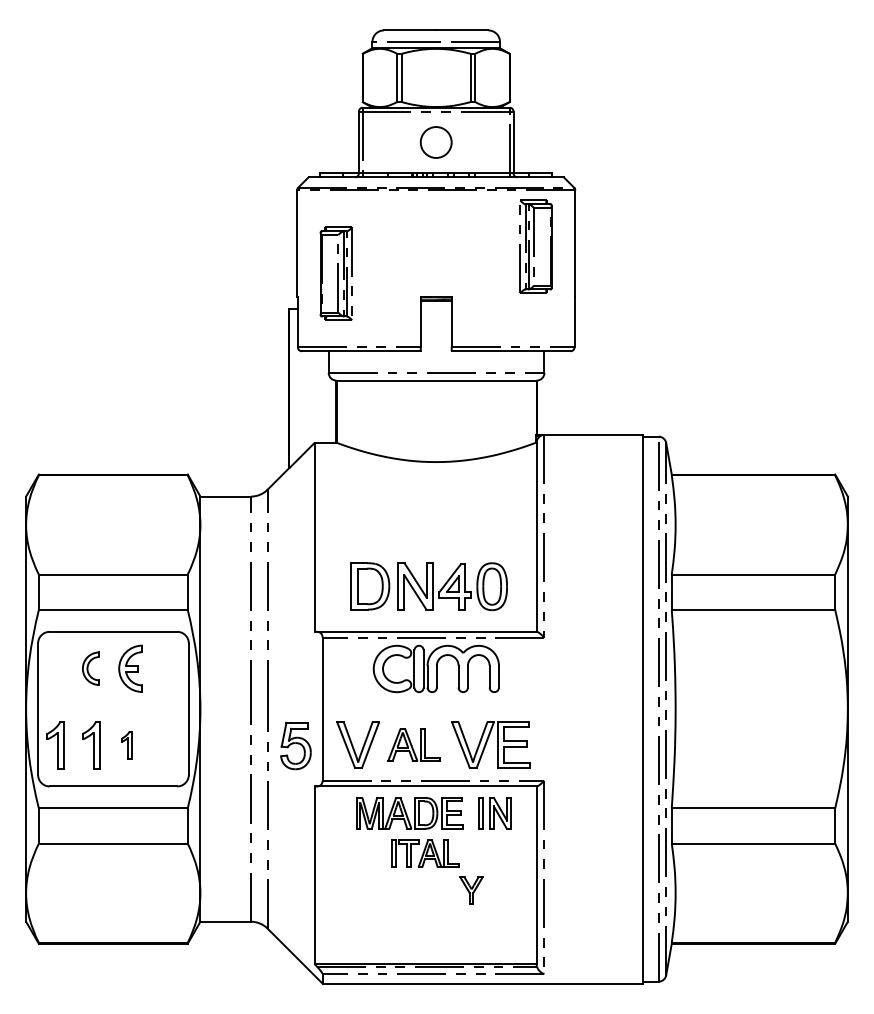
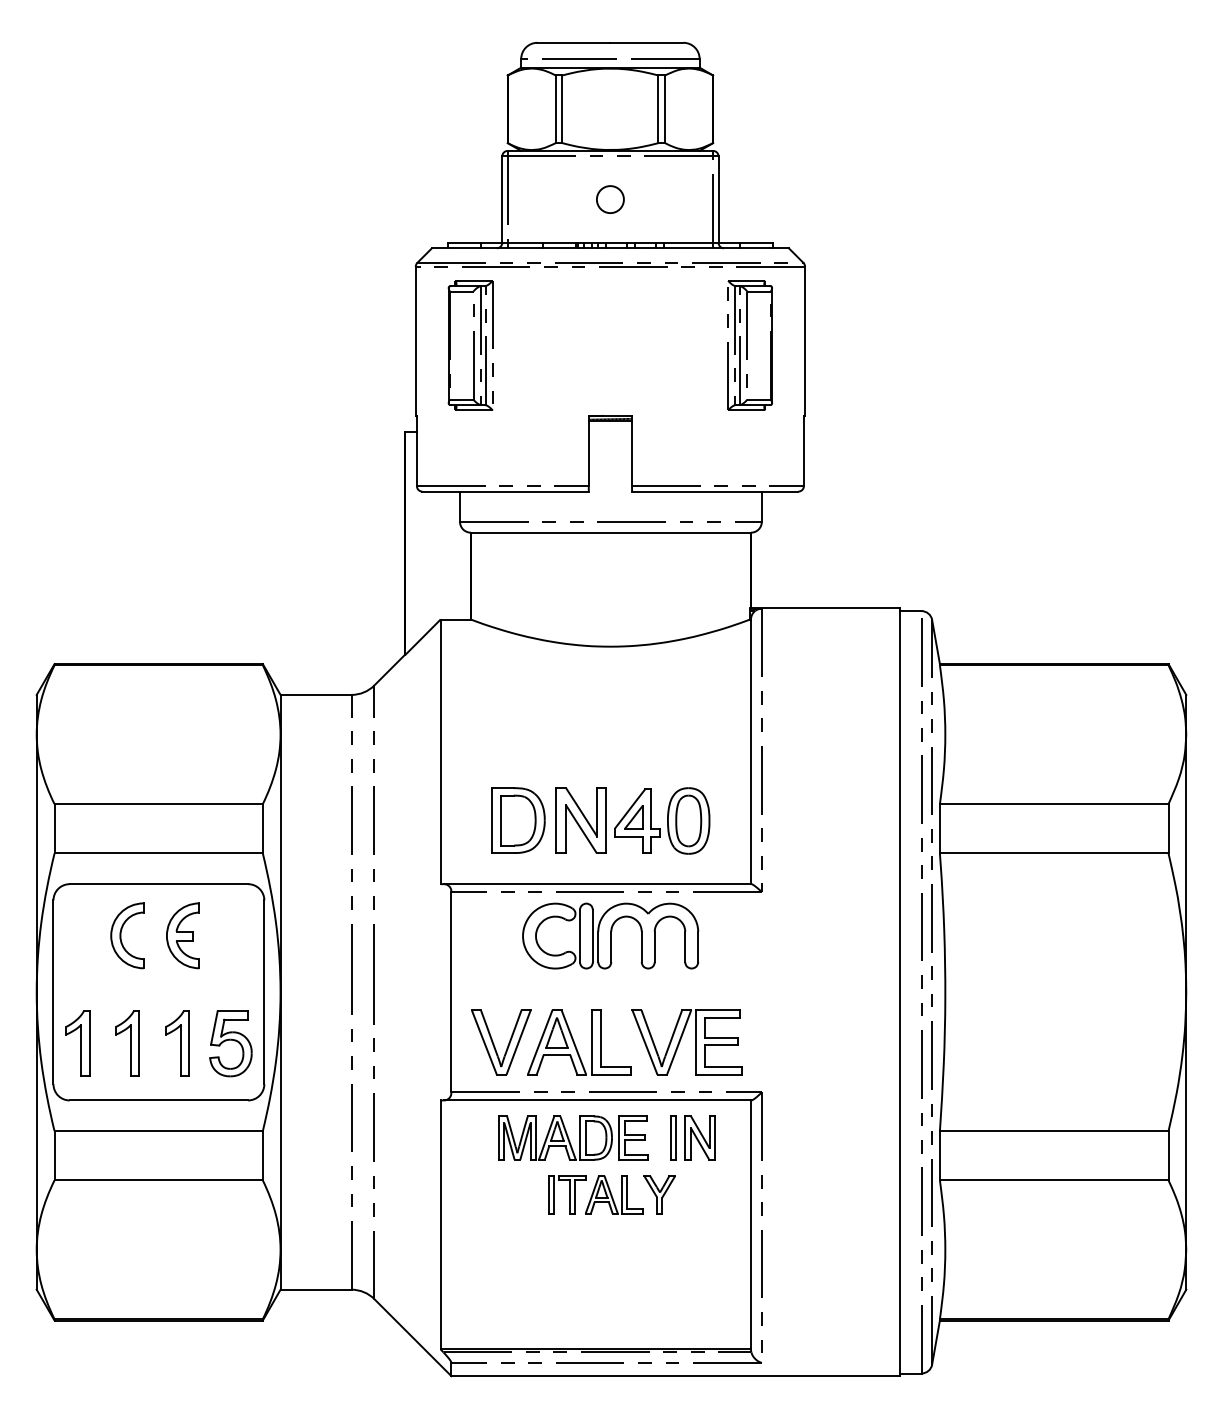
circle: (435, 142) -> (609, 199), size x0.62
part: (335, 273) -> (469, 345), moved
part: (90, 668) -> (126, 935), size x1.43
part: (413, 744) -> (578, 1041), size x1.43
part: (126, 745) -> (177, 1043), size x1.67
part: (295, 745) -> (230, 1043), moved
part: (471, 890) -> (659, 1194), moved

